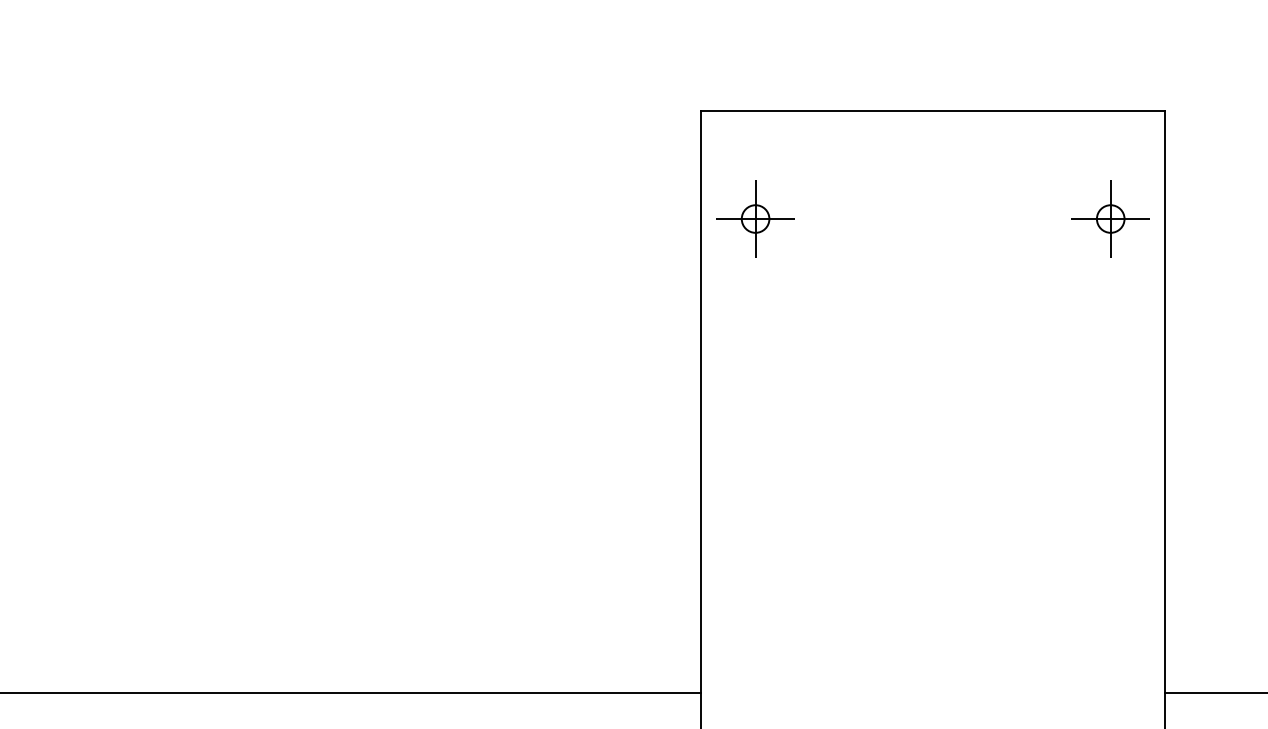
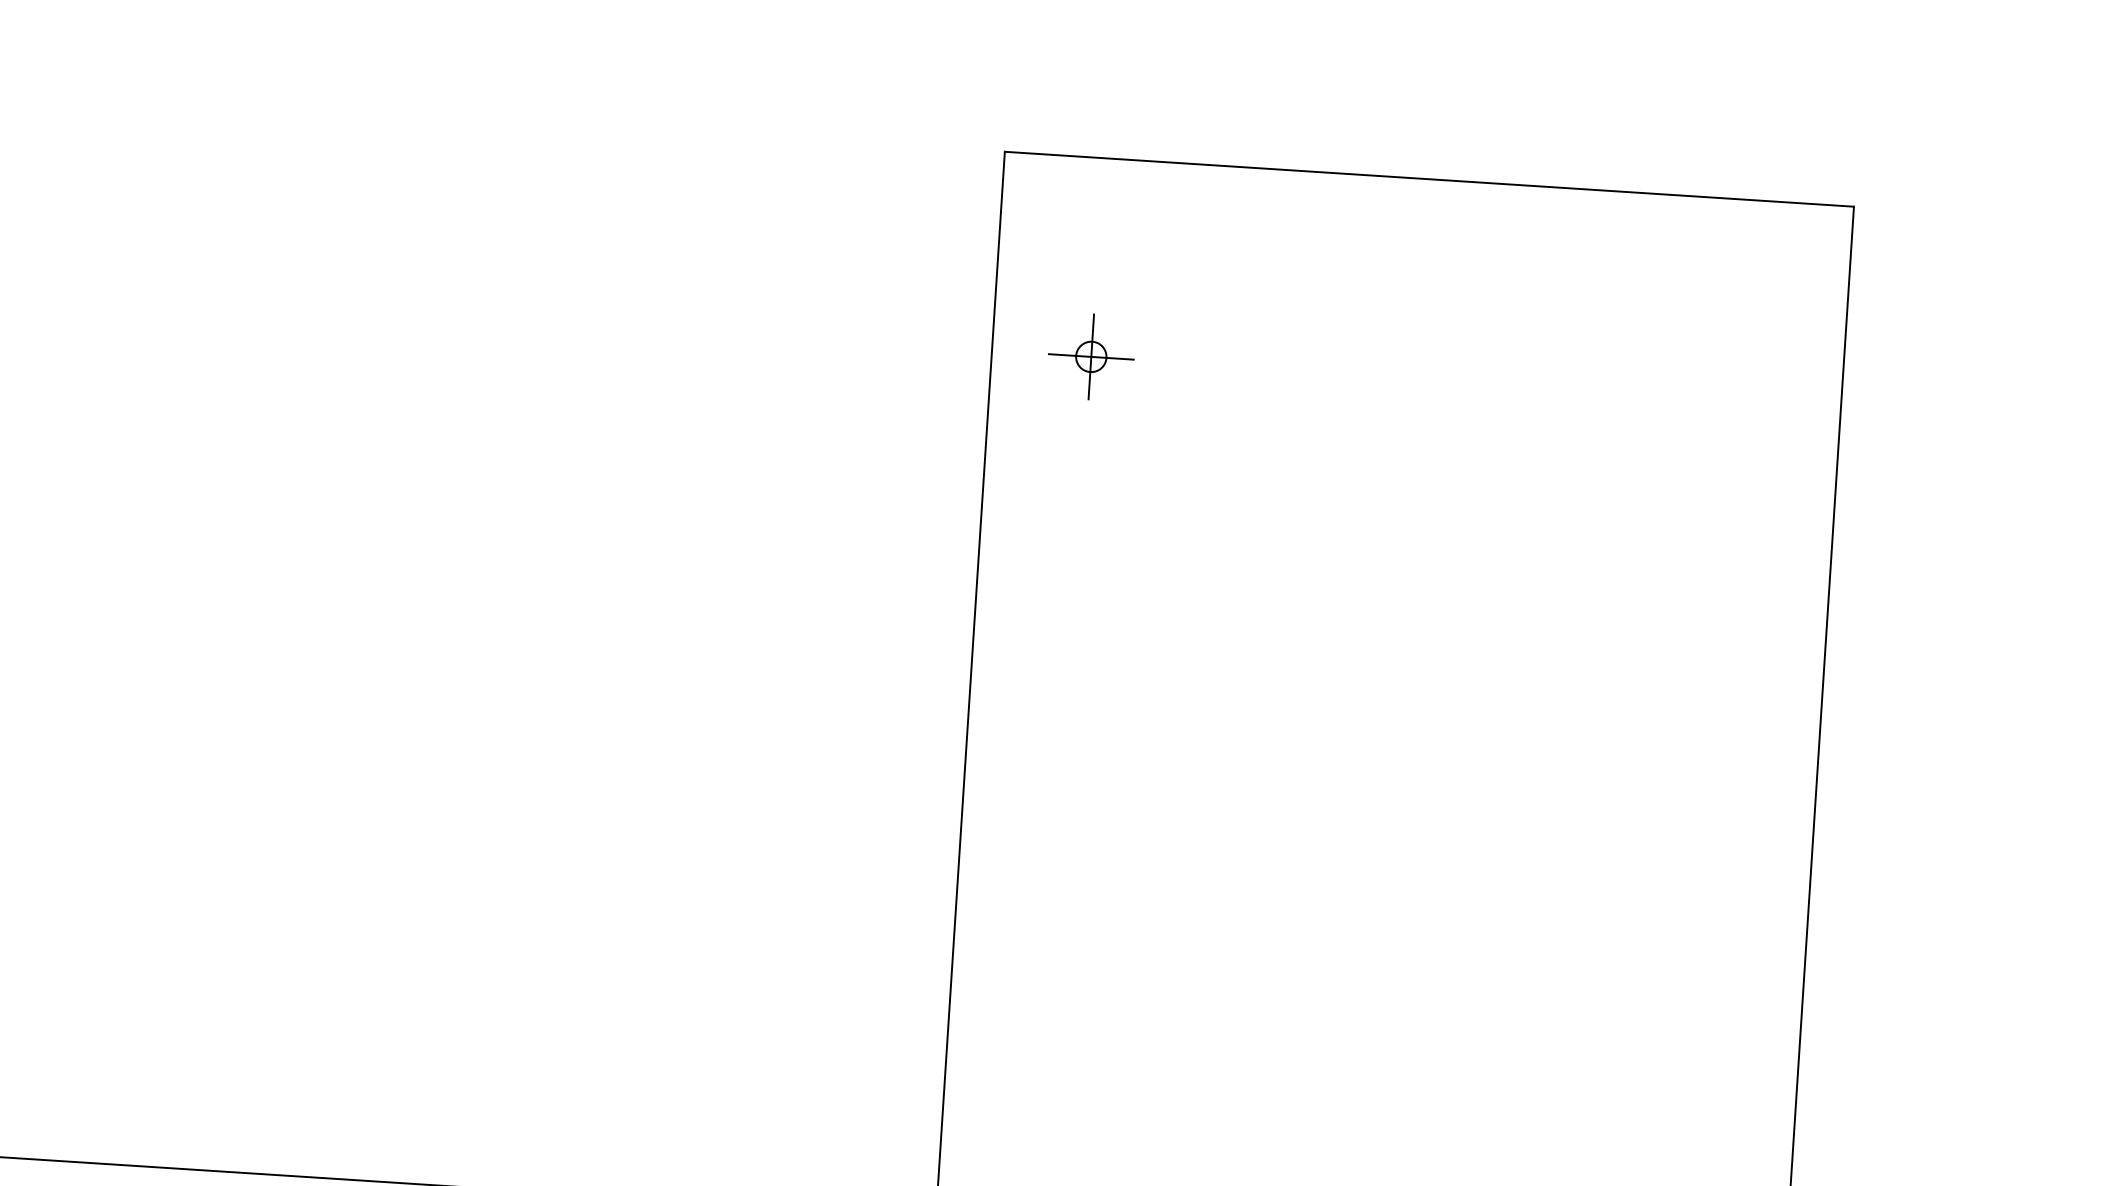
part: (755, 218) -> (1091, 355), size x0.6
part: (1110, 218) -> (1741, 397), removed

